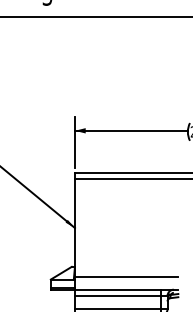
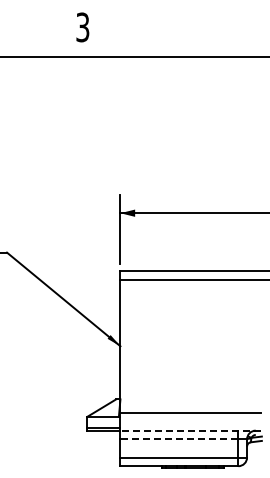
line: (126, 289) -> (190, 430), solid -> dashed
line: (118, 296) -> (179, 439), solid -> dashed

